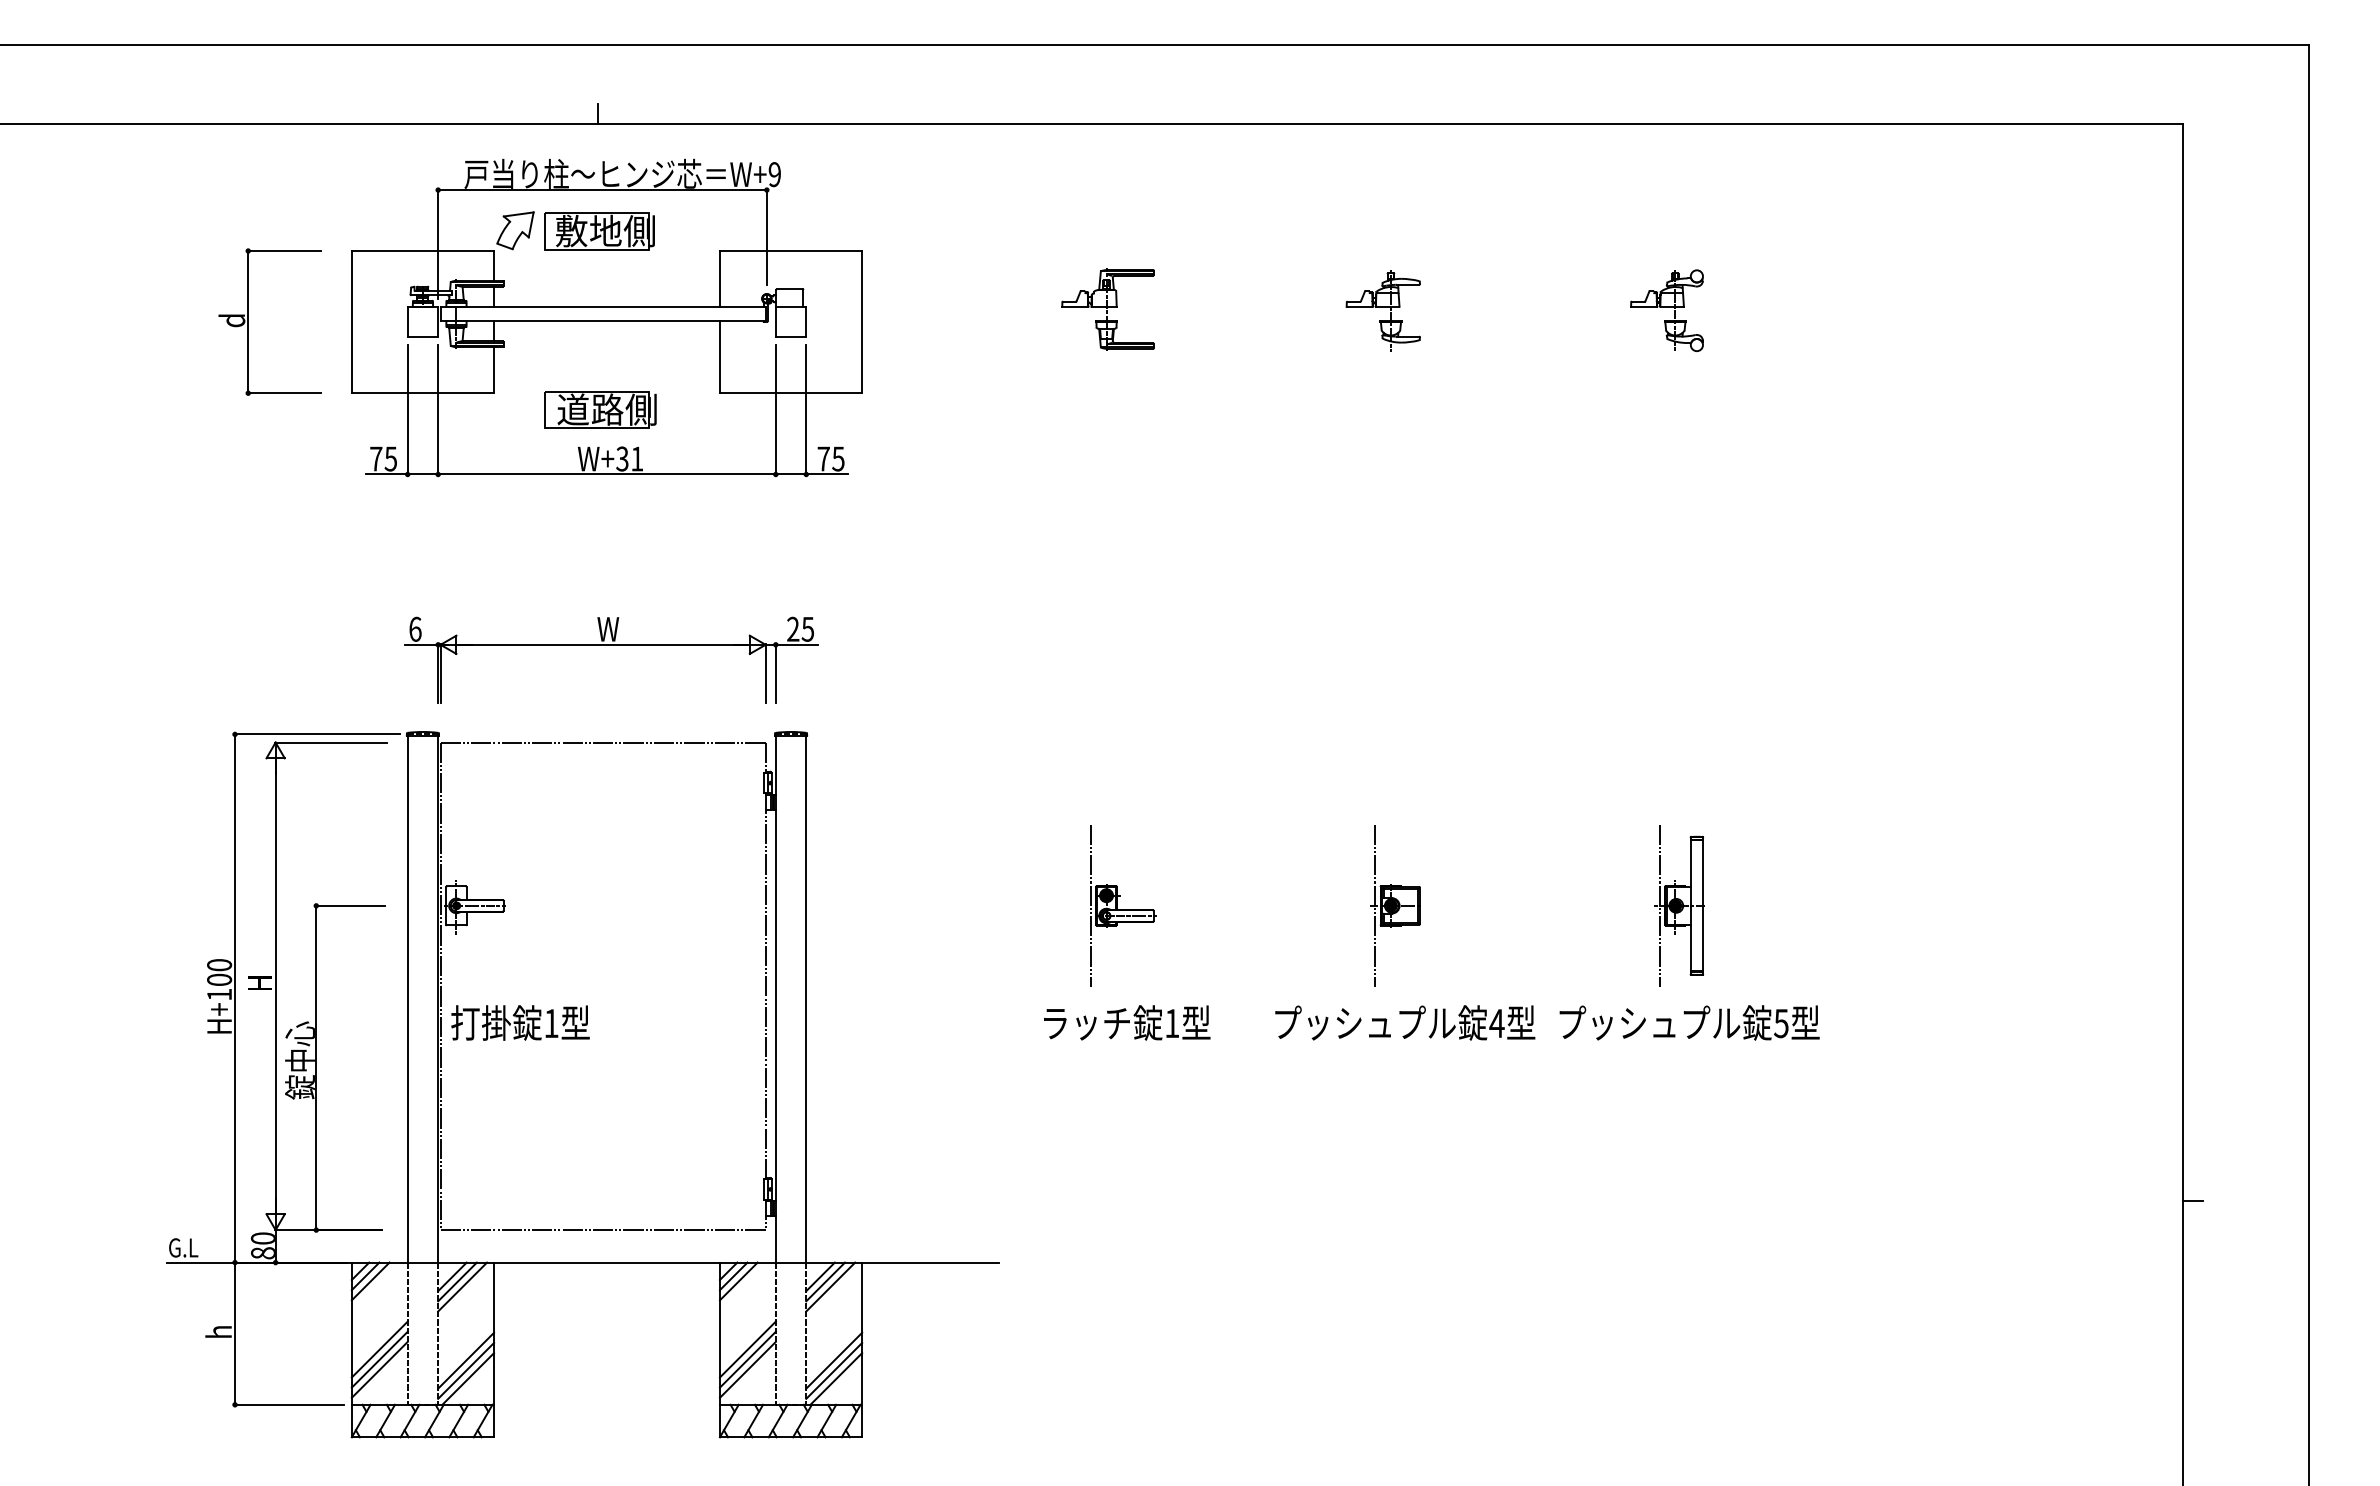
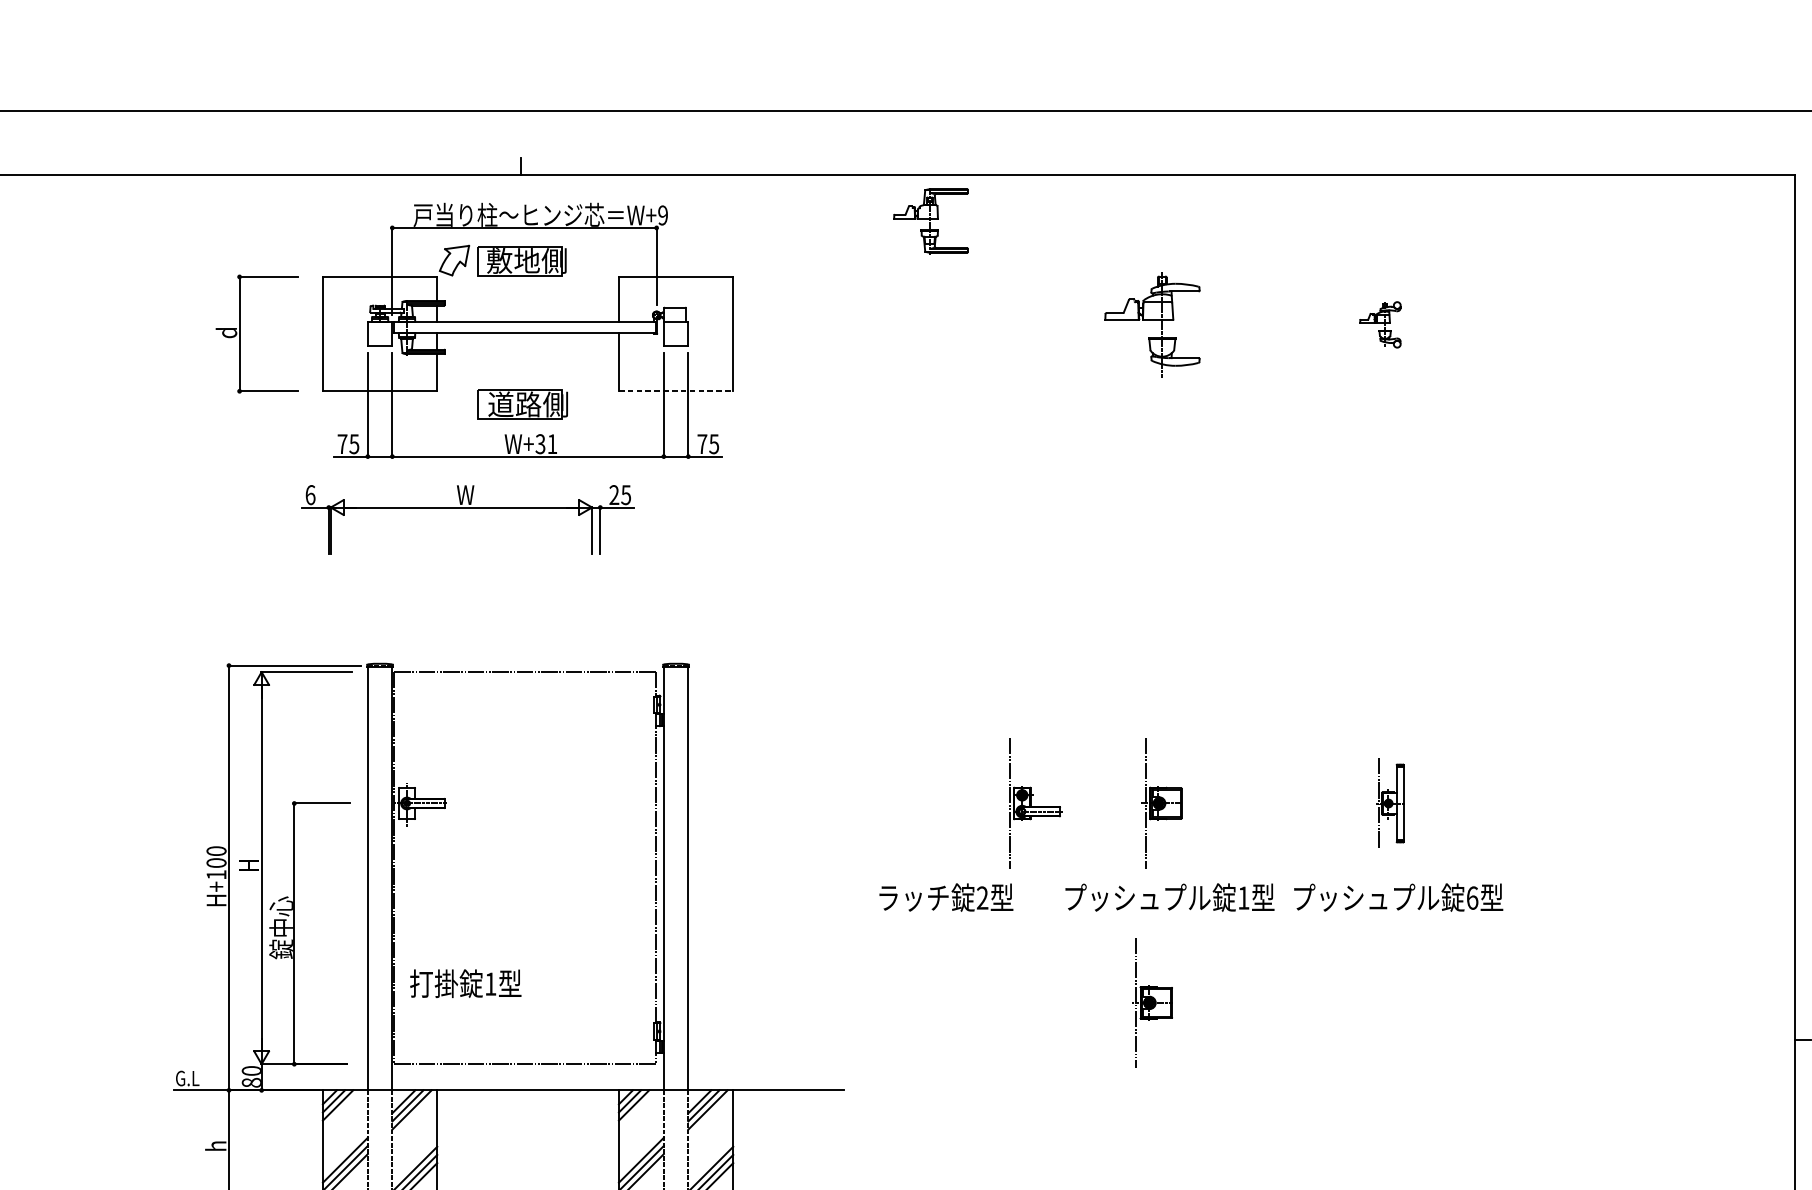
part: (1107, 309) -> (930, 221), moved
part: (1382, 310) -> (1151, 324), size x1.6
part: (1666, 310) -> (1380, 324), size x0.7
line: (791, 393) -> (676, 391), solid -> dashed
part: (611, 645) -> (468, 508), moved
part: (1123, 905) -> (1035, 803), moved
part: (1679, 905) -> (1390, 803), size x0.7
text: (520, 1022) -> (465, 983), moved
text: (1172, 1022) -> (982, 897), 1 -> 2
text: (1496, 1023) -> (1243, 898), 4 -> 1
text: (1781, 1023) -> (1472, 898), 5 -> 6
part: (1383, 1153) -> (1152, 1002), added

